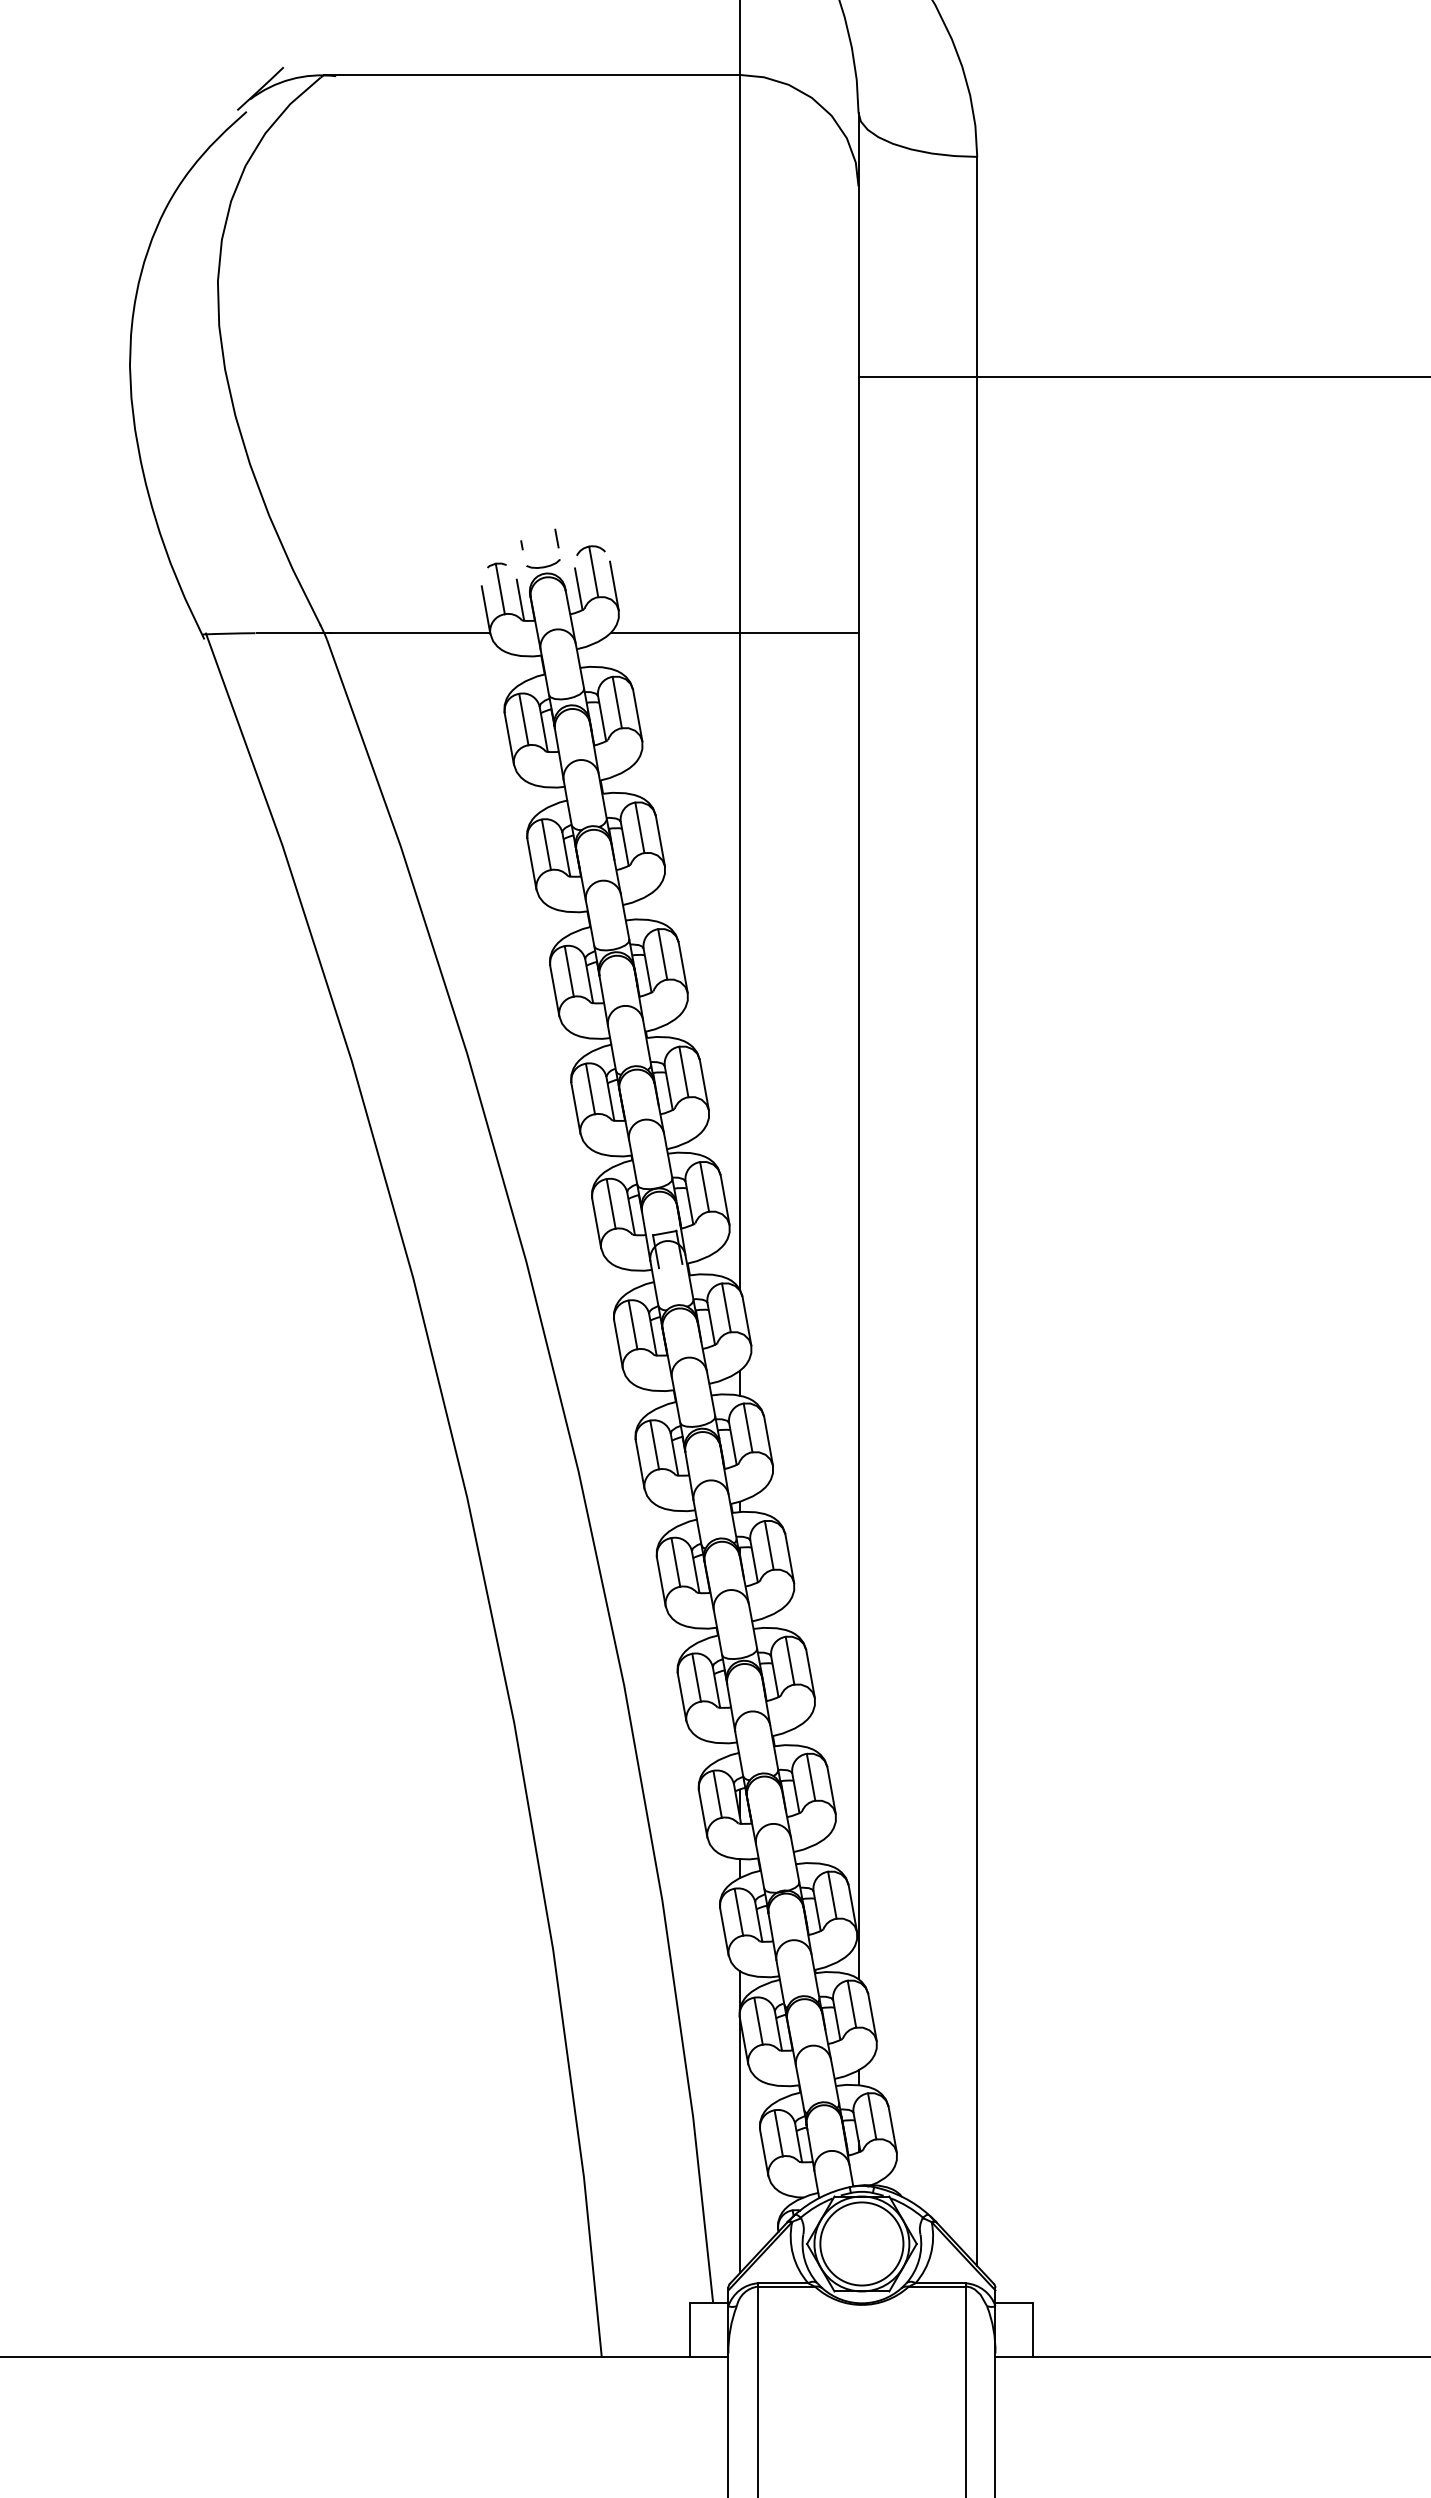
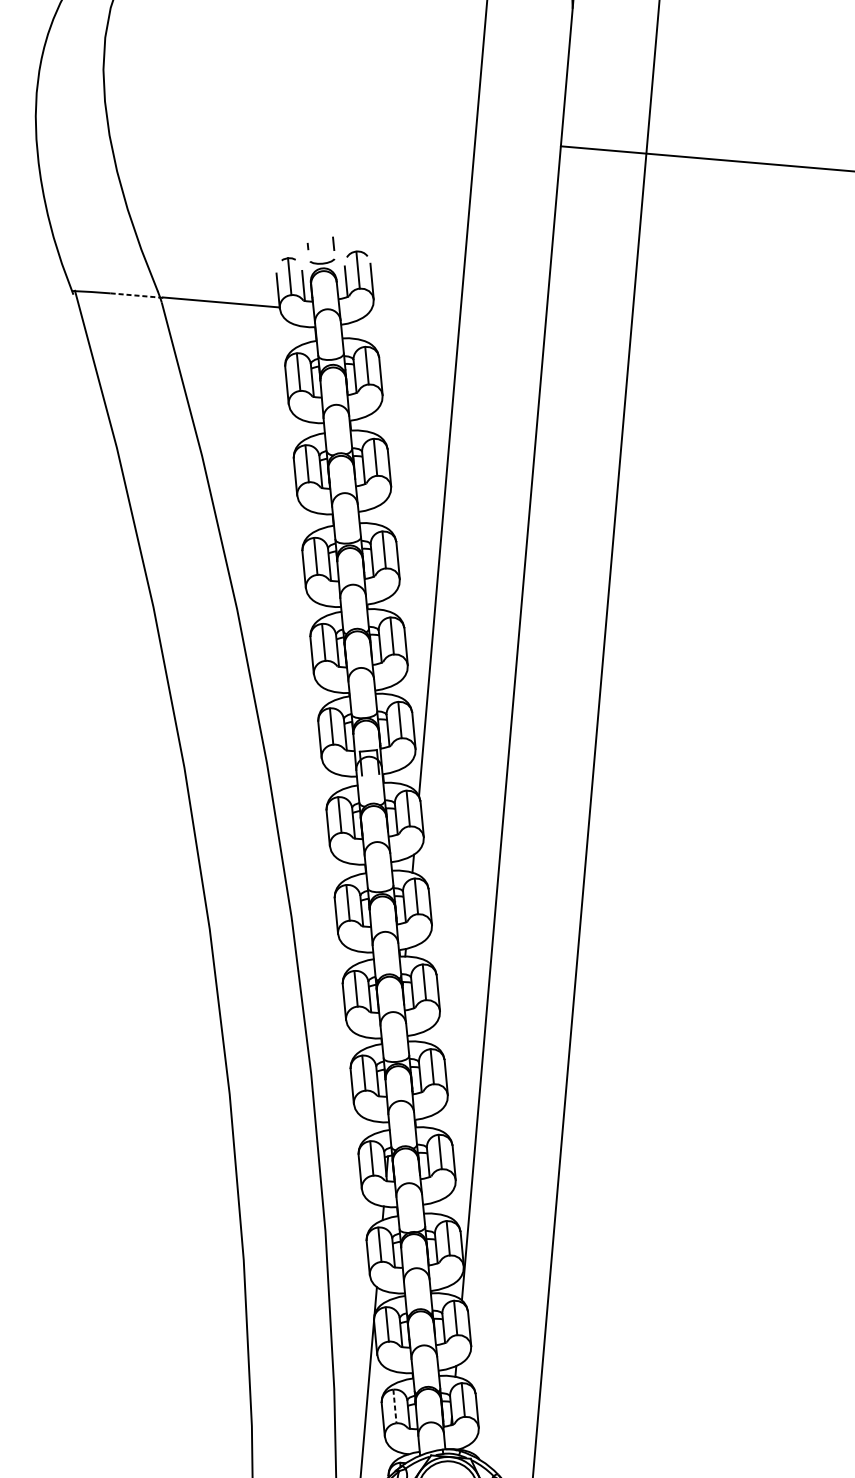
line: (734, 632) -> (455, 322), removed
line: (294, 633) -> (138, 296), solid -> dashed
line: (778, 2133) -> (394, 1406), solid -> dashed

